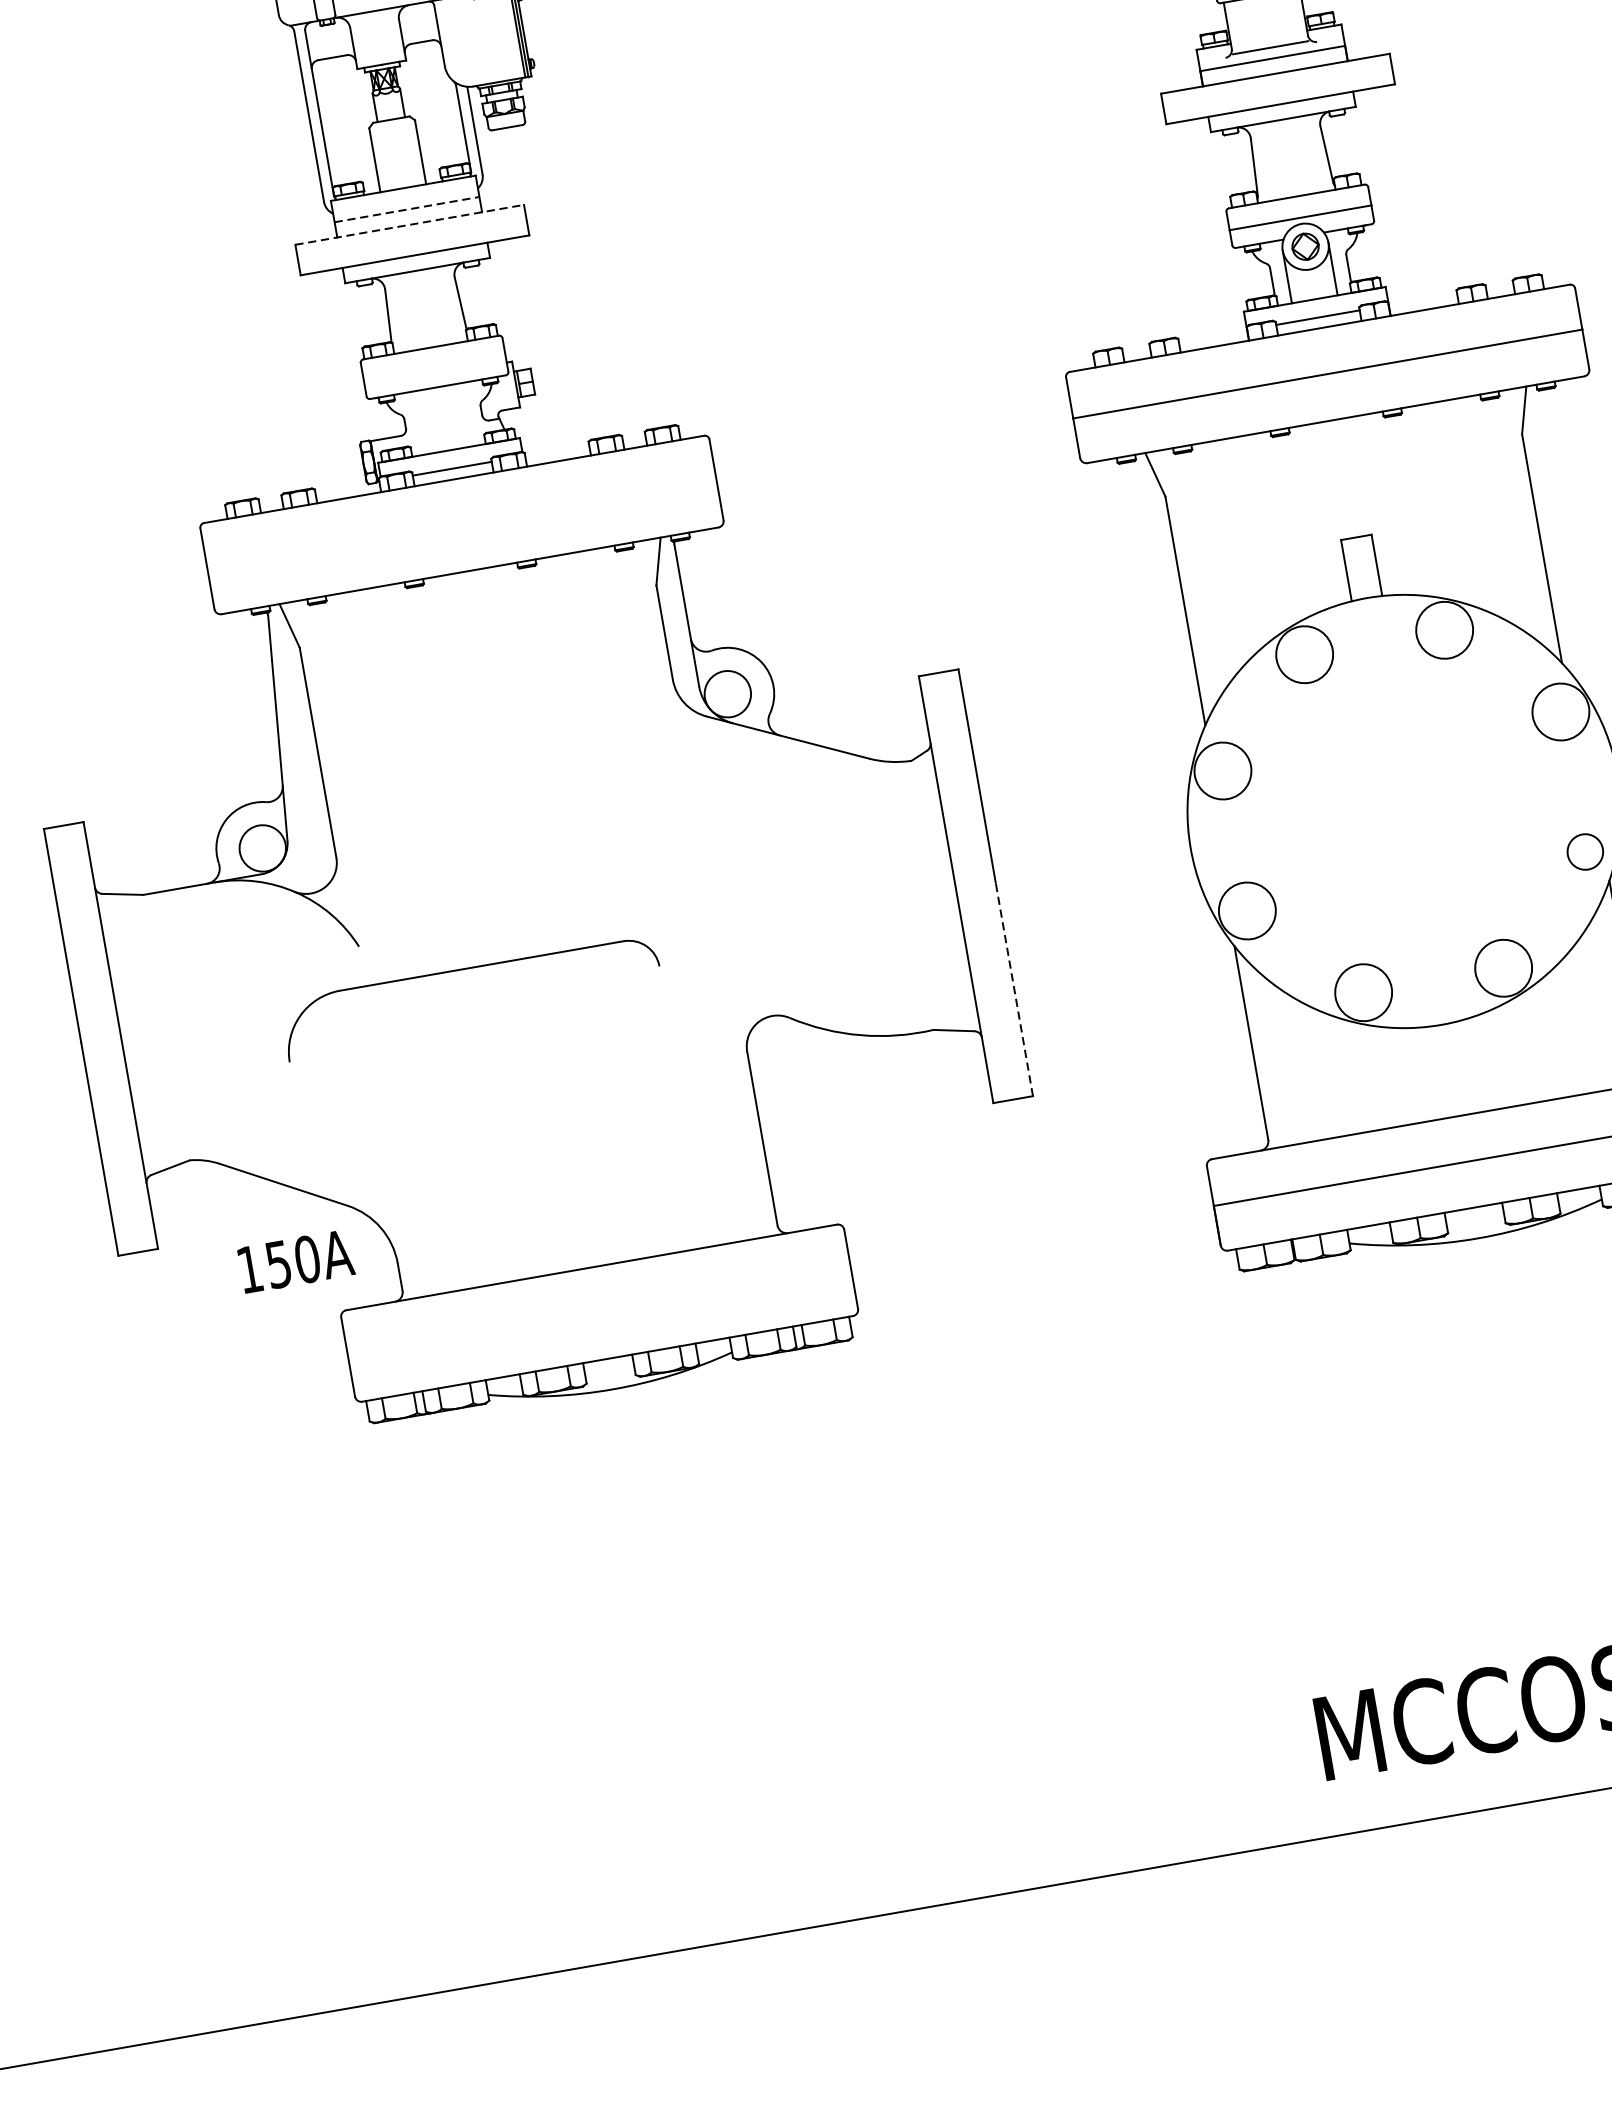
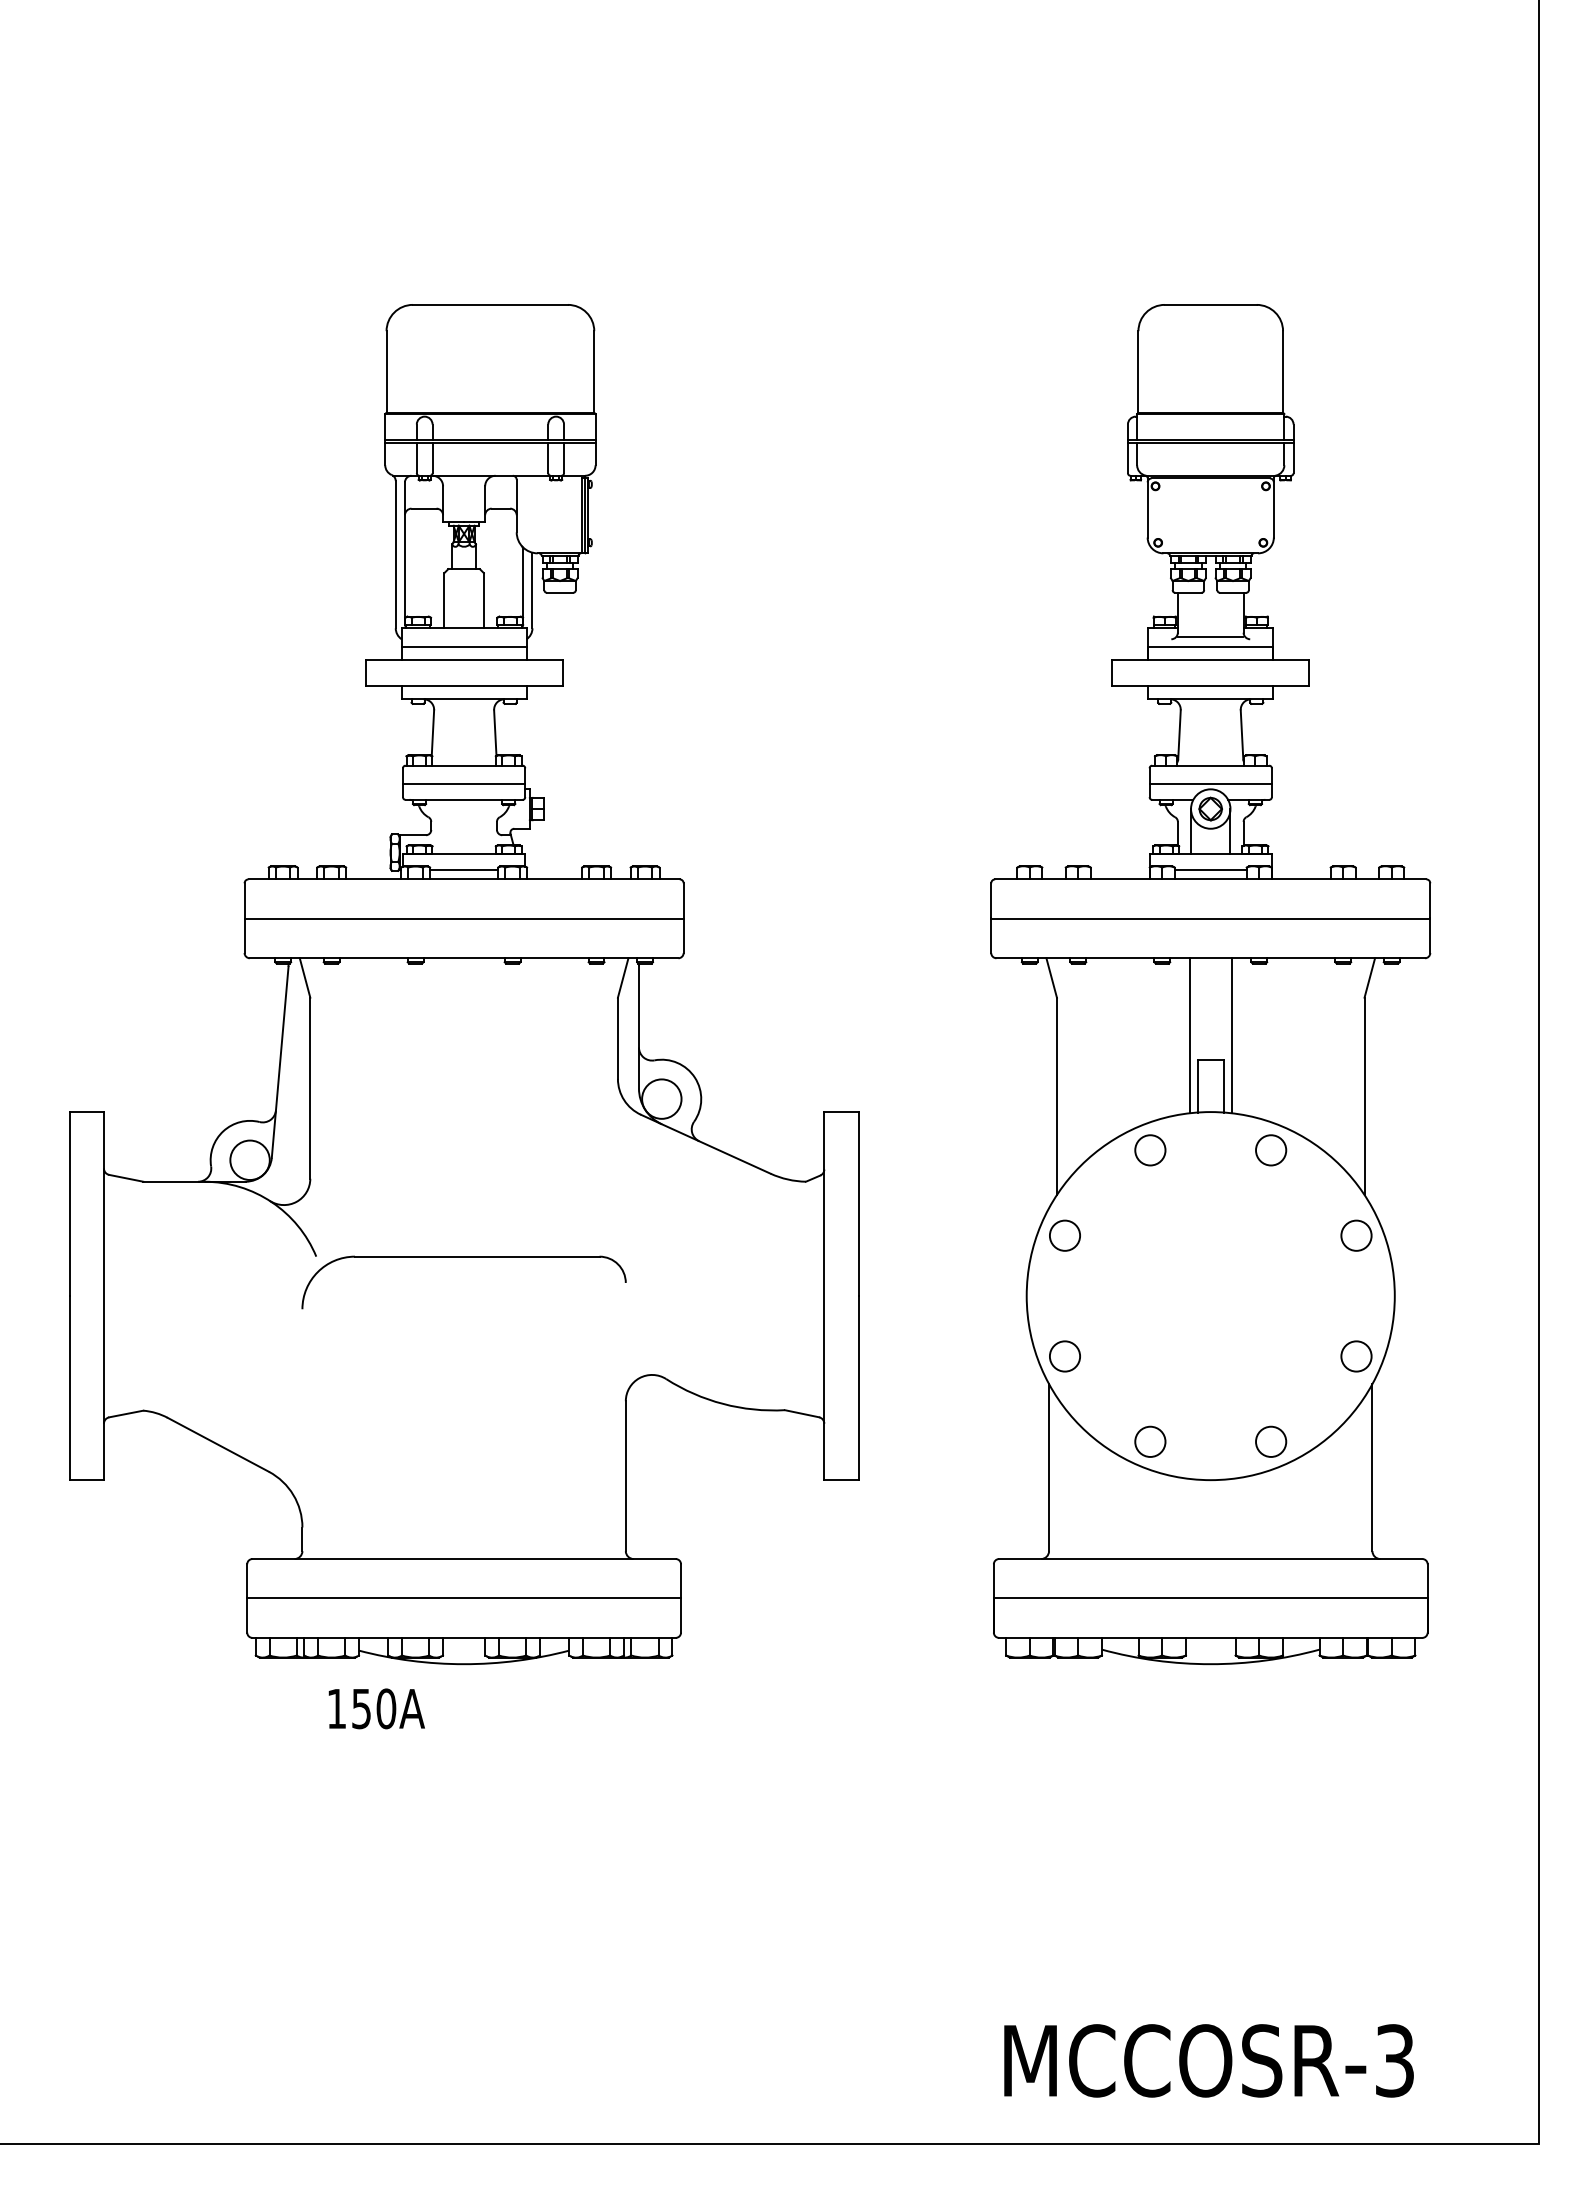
line: (407, 209) -> (464, 646), dashed -> solid
line: (410, 224) -> (464, 659), dashed -> solid
line: (435, 369) -> (464, 784), added
line: (1375, 505) -> (1231, 1035), added
line: (1326, 513) -> (1189, 1035), added
line: (461, 524) -> (463, 918), added
circle: (1445, 630) -> (1271, 1150), size x0.62
circle: (1304, 654) -> (1150, 1150), size x0.62
circle: (1560, 711) -> (1356, 1235), size x0.62
circle: (1222, 770) -> (1064, 1235), size x0.62
circle: (1246, 911) -> (1064, 1356), size x0.62
circle: (1504, 967) -> (1271, 1441), size x0.62
part: (466, 969) -> (463, 1257), moved
line: (1014, 988) -> (858, 1387), dashed -> solid
circle: (1363, 992) -> (1150, 1441), size x0.62
text: (295, 1261) -> (376, 1708), moved
line: (600, 1313) -> (464, 1598), added

